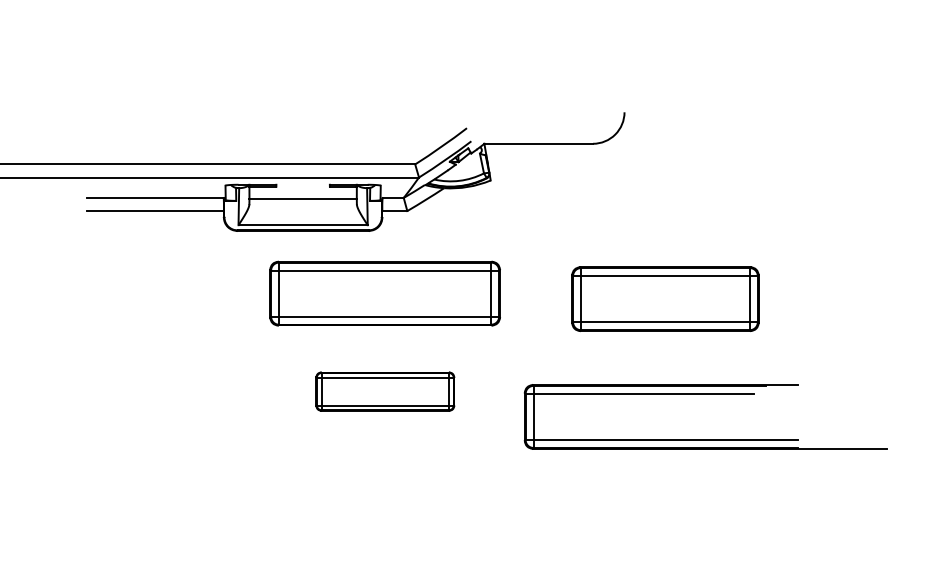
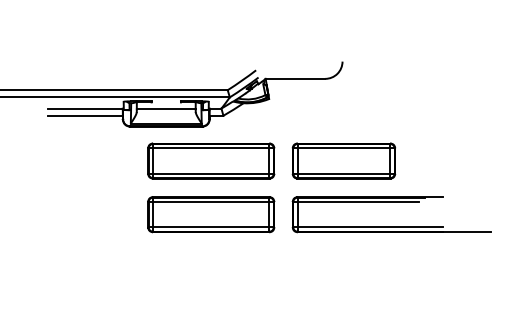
part: (664, 298) -> (343, 160), moved
part: (385, 391) -> (211, 214), size x1.67
part: (704, 394) -> (391, 202), moved

